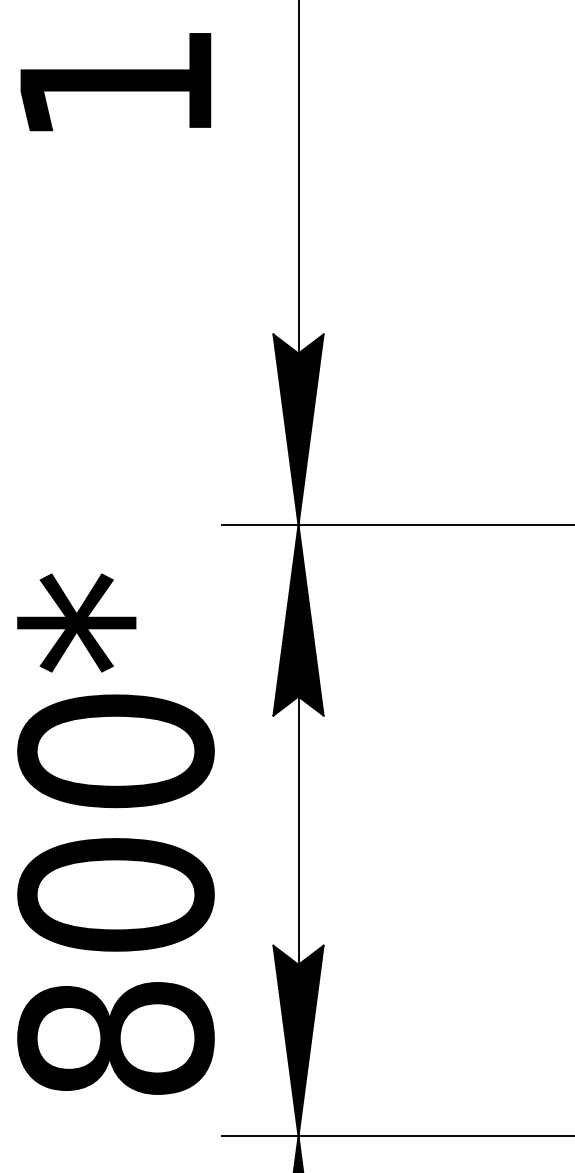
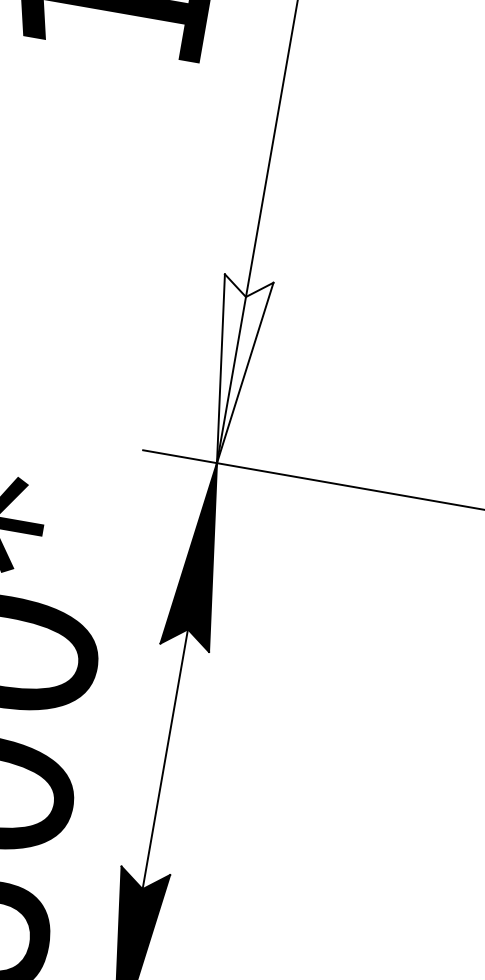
fill: (298, 429) -> (233, 370), removed

